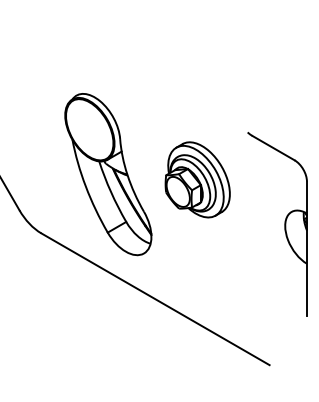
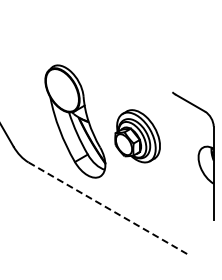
part: (197, 180) -> (137, 136), moved
line: (155, 299) -> (108, 208), solid -> dashed

